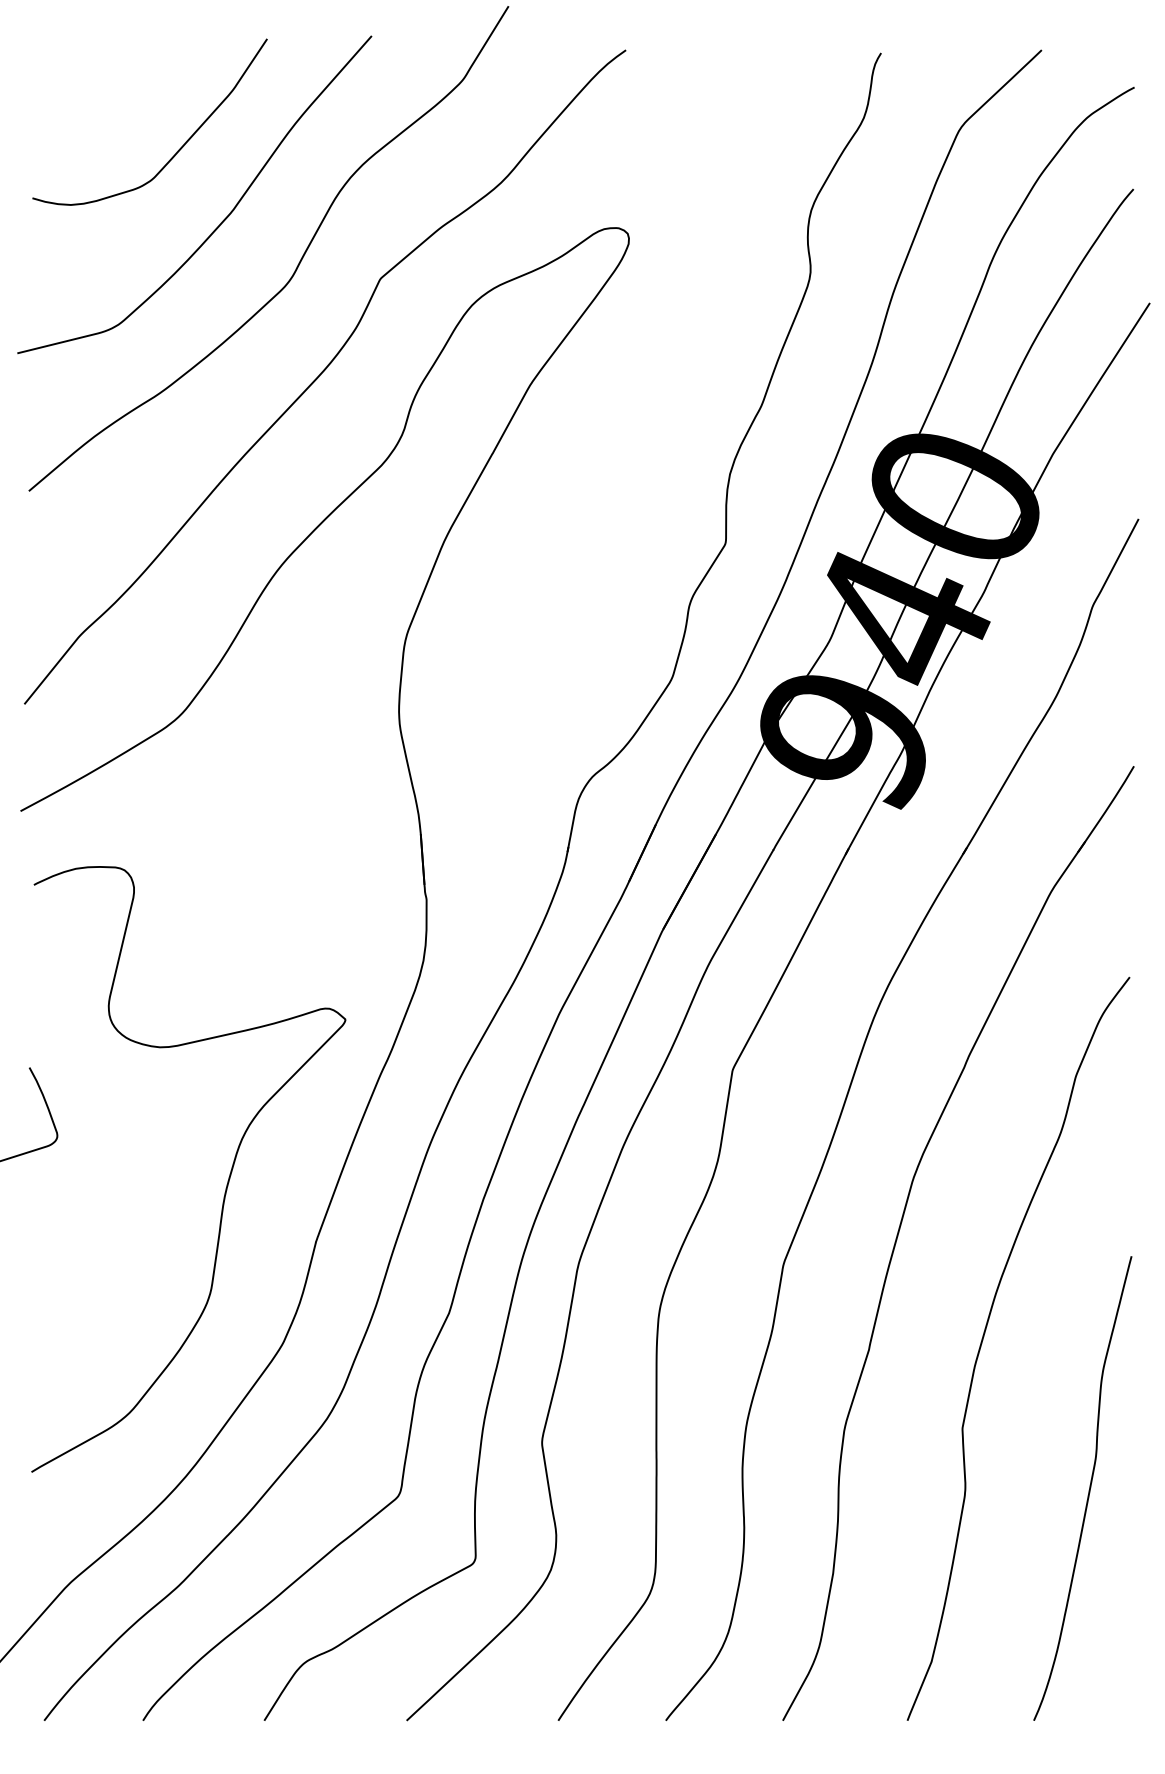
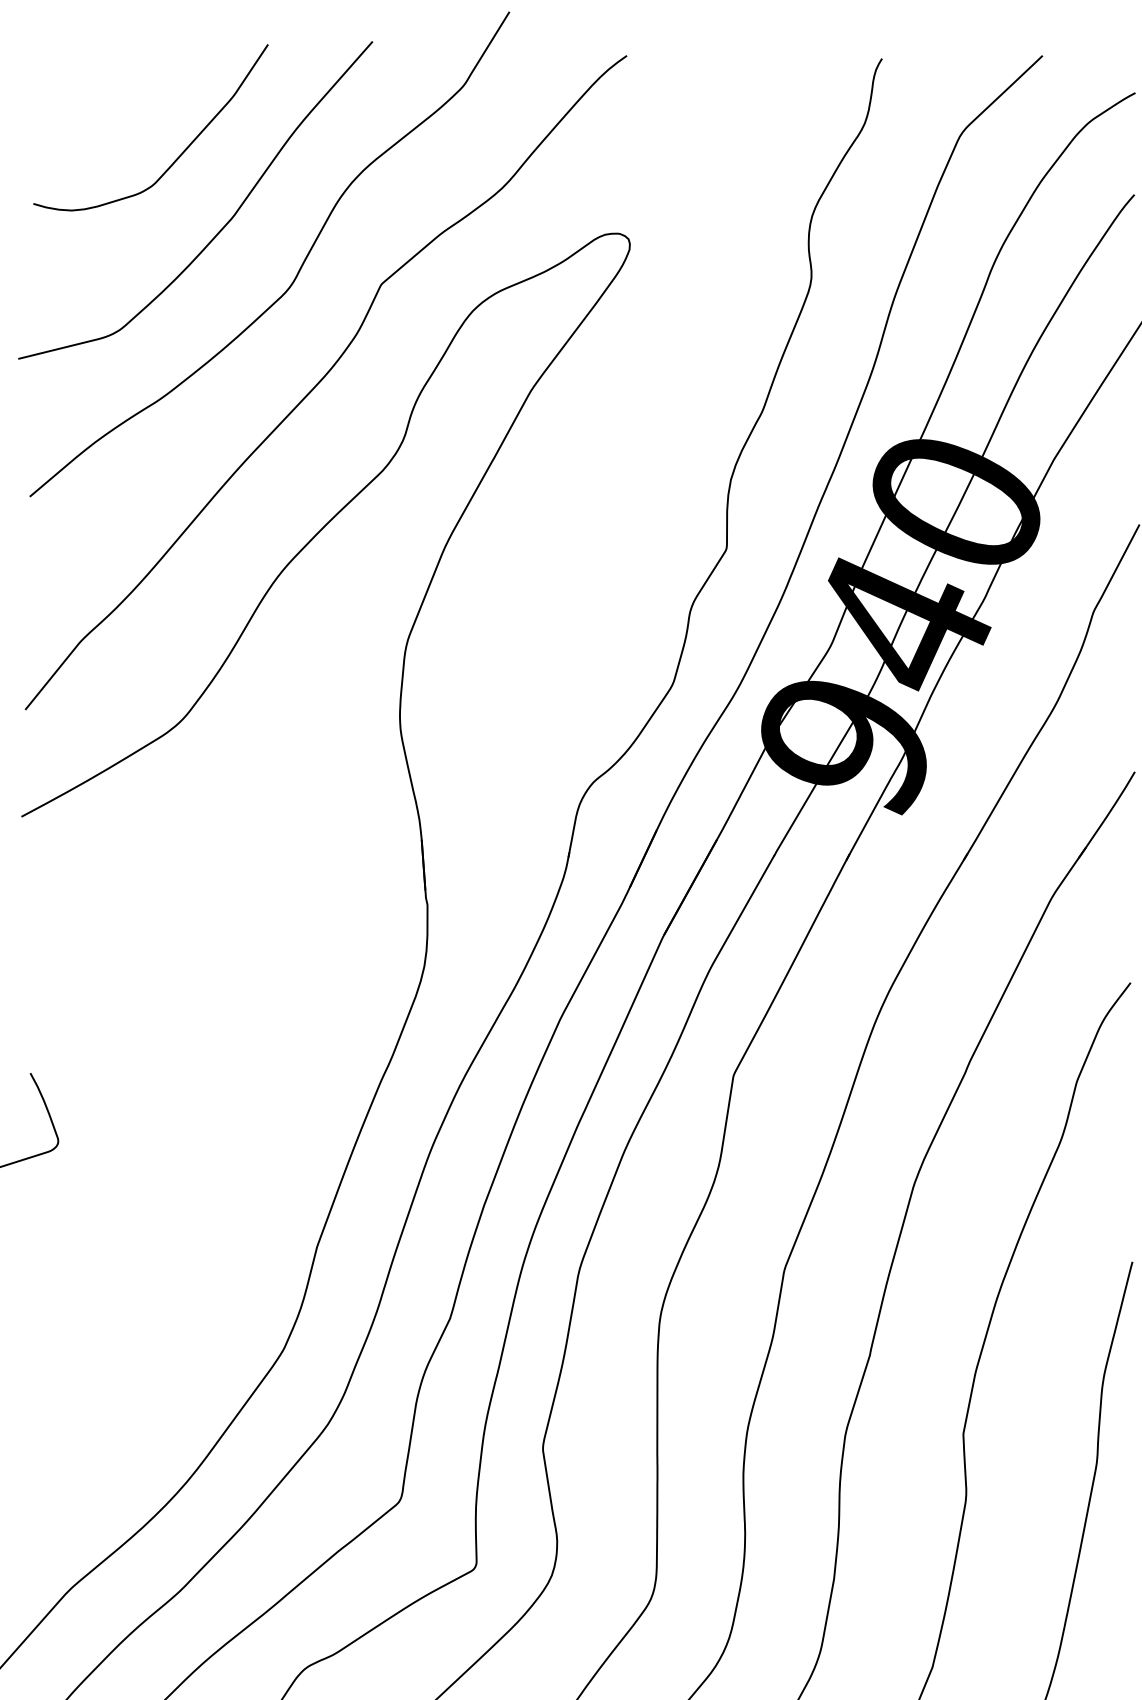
curve: (227, 1180) -> (228, 1186), removed

